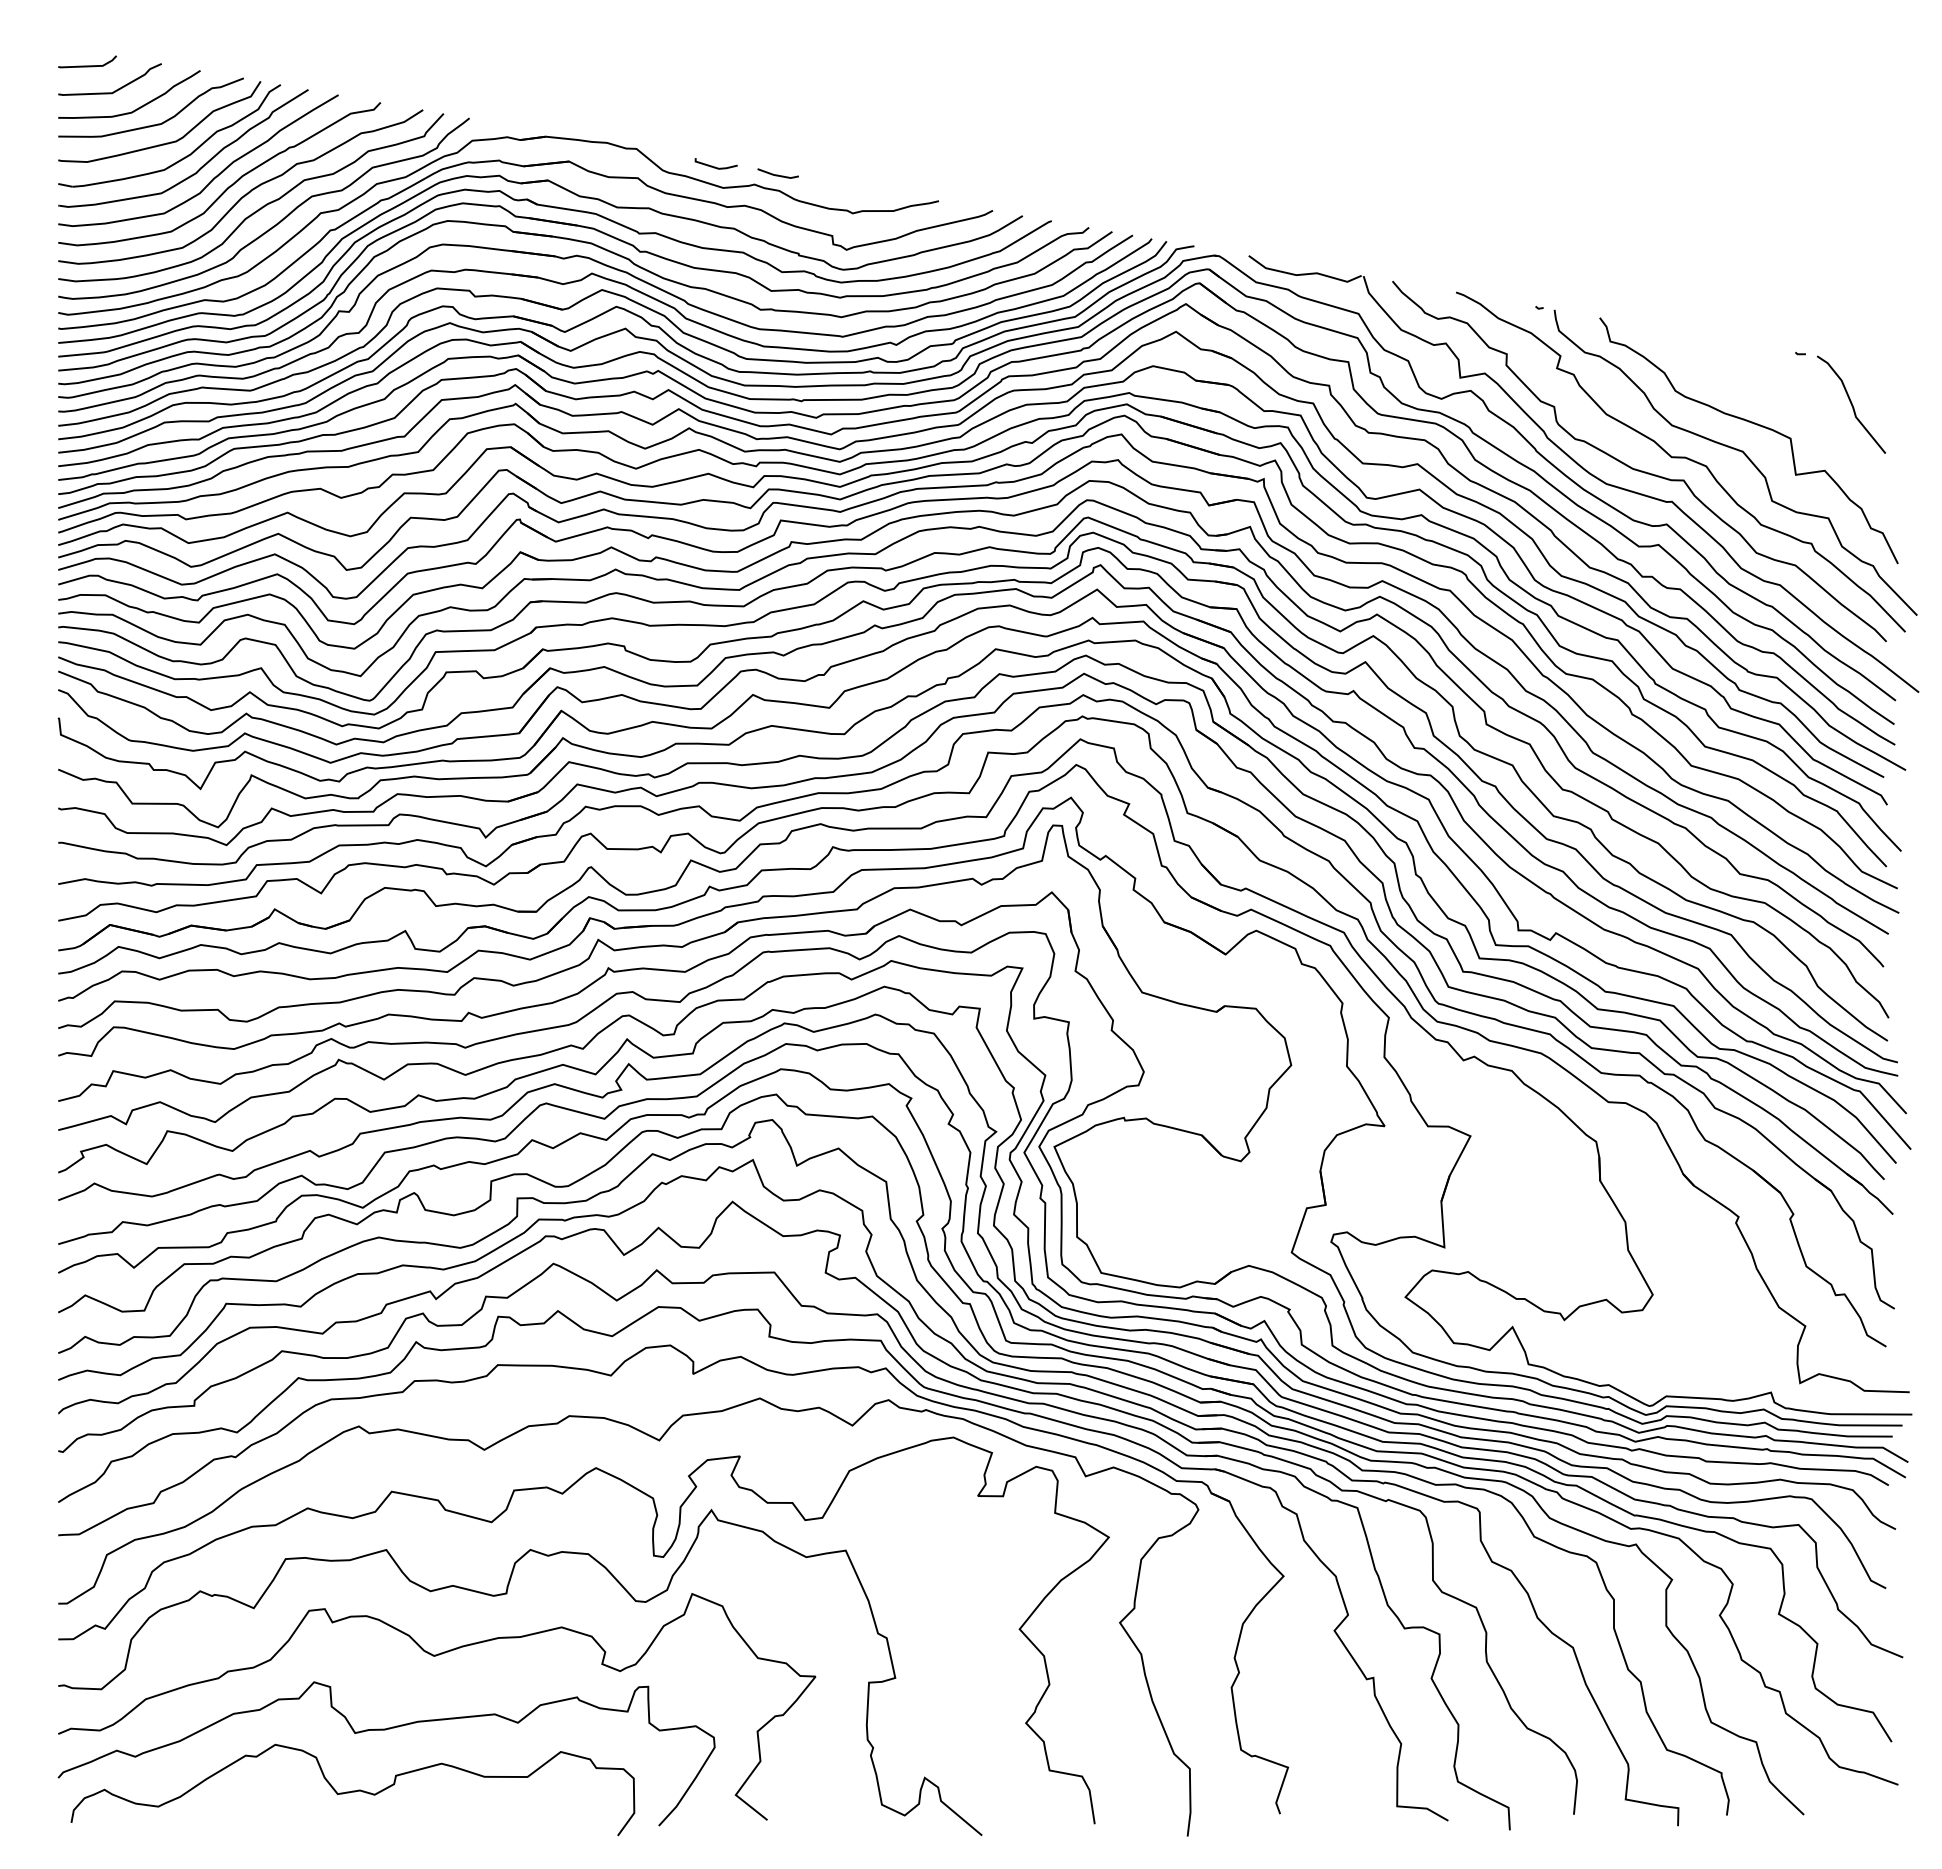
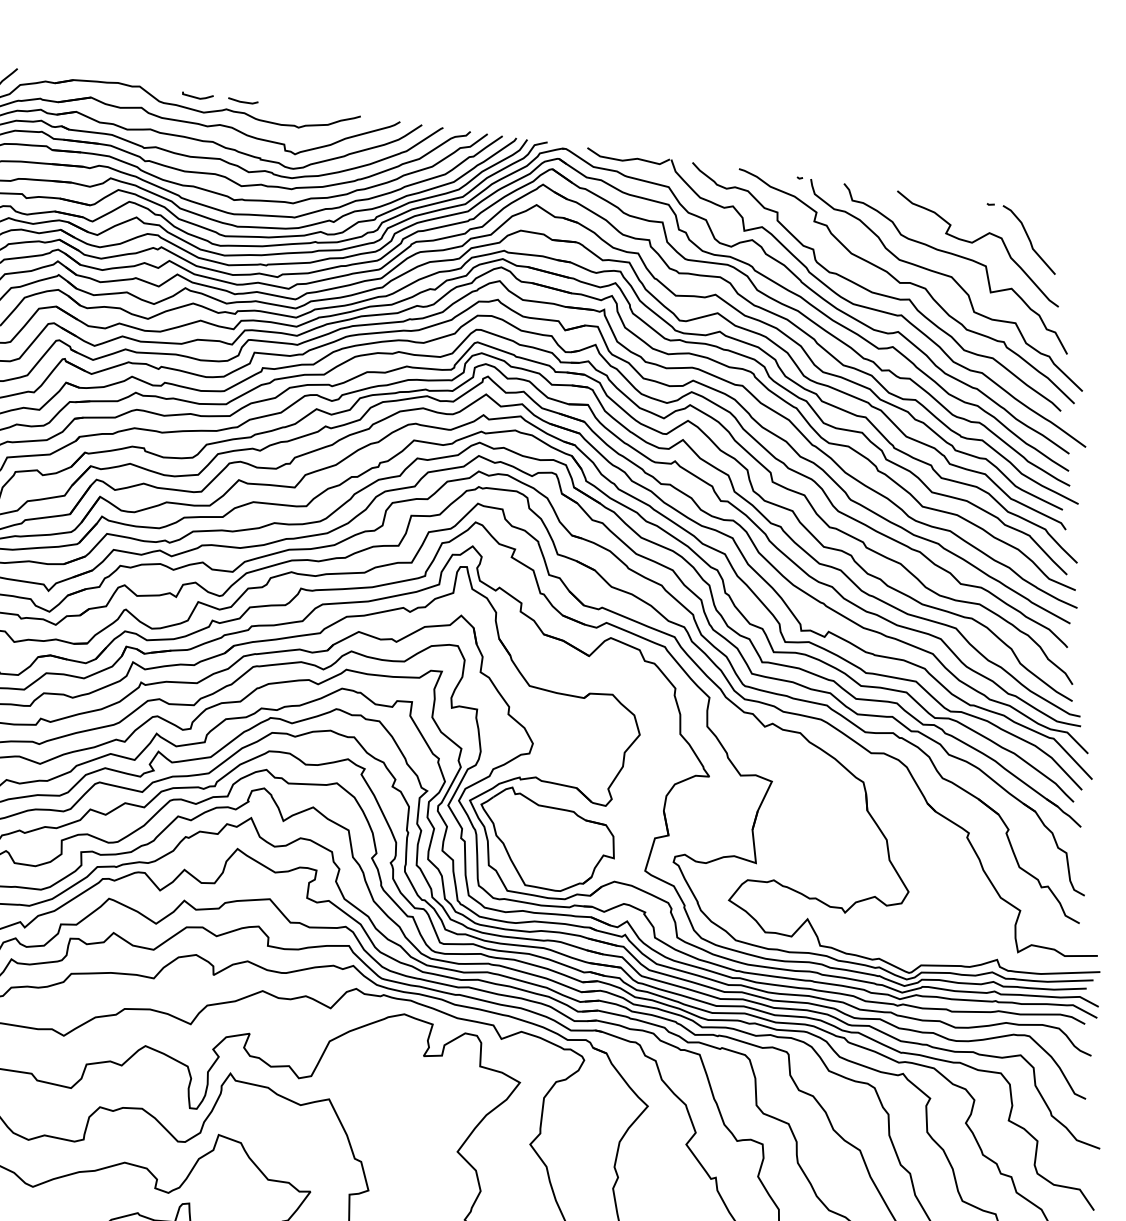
curve: (1775, 405) -> (974, 242), added
part: (1159, 1203) -> (547, 838), added

